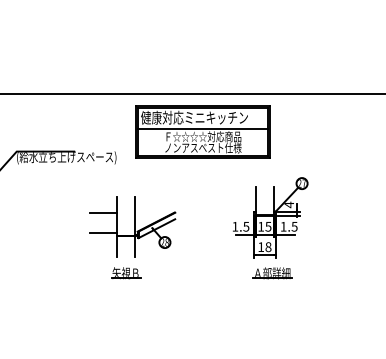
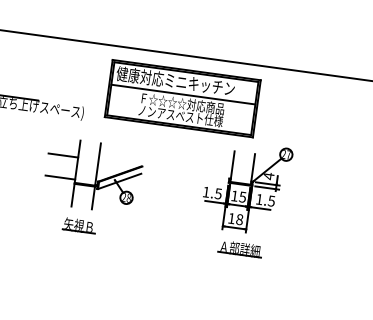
part: (270, 228) -> (244, 199), moved
part: (132, 237) -> (91, 187), moved

